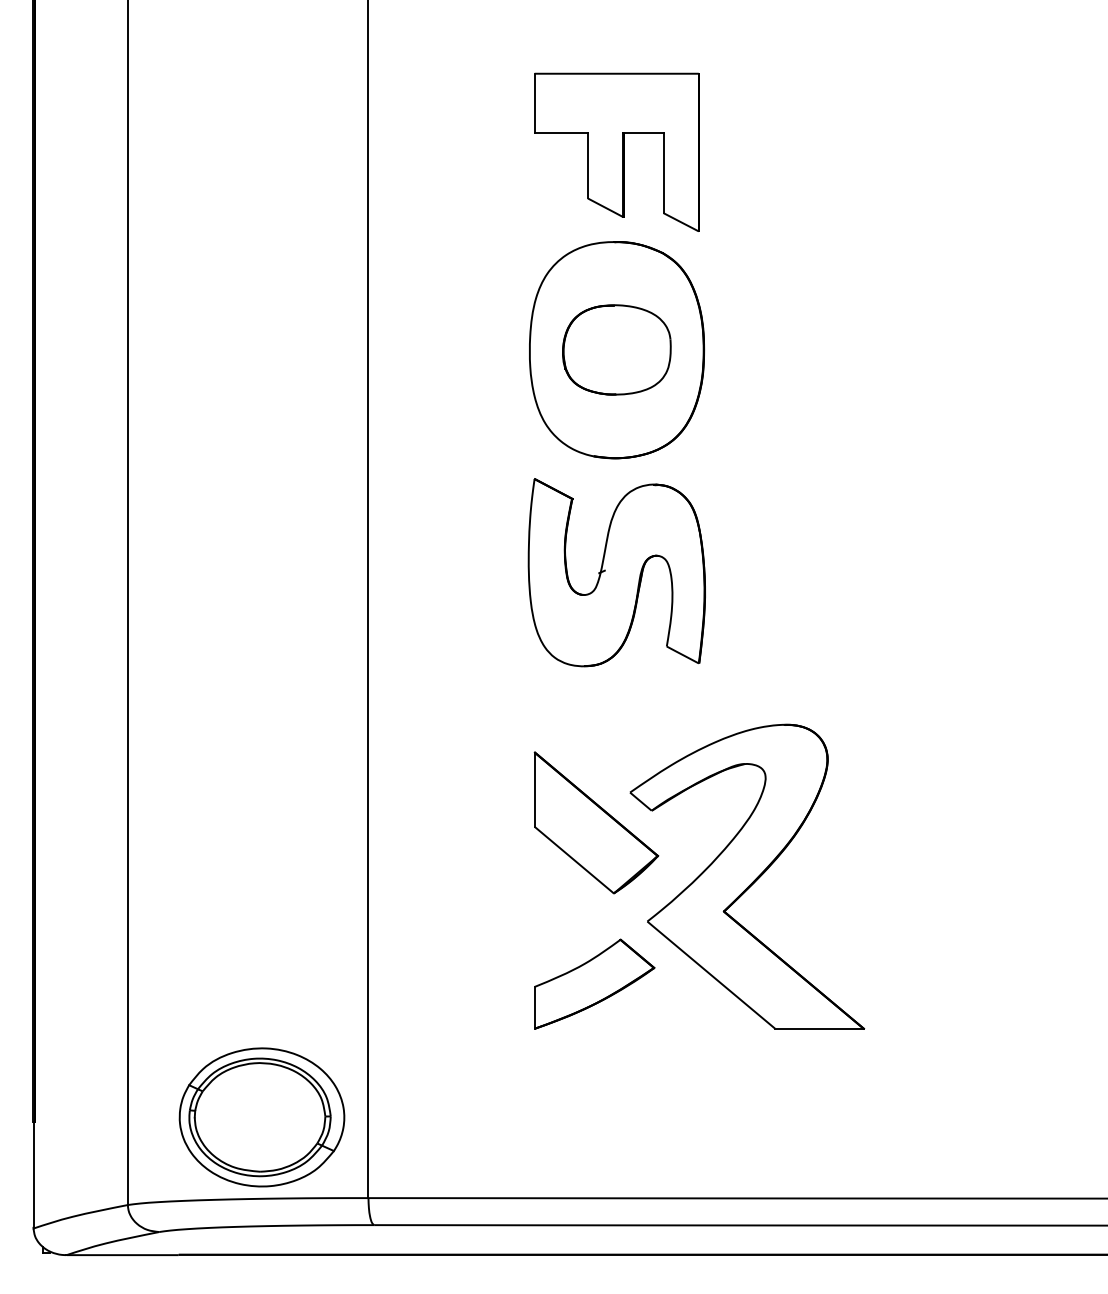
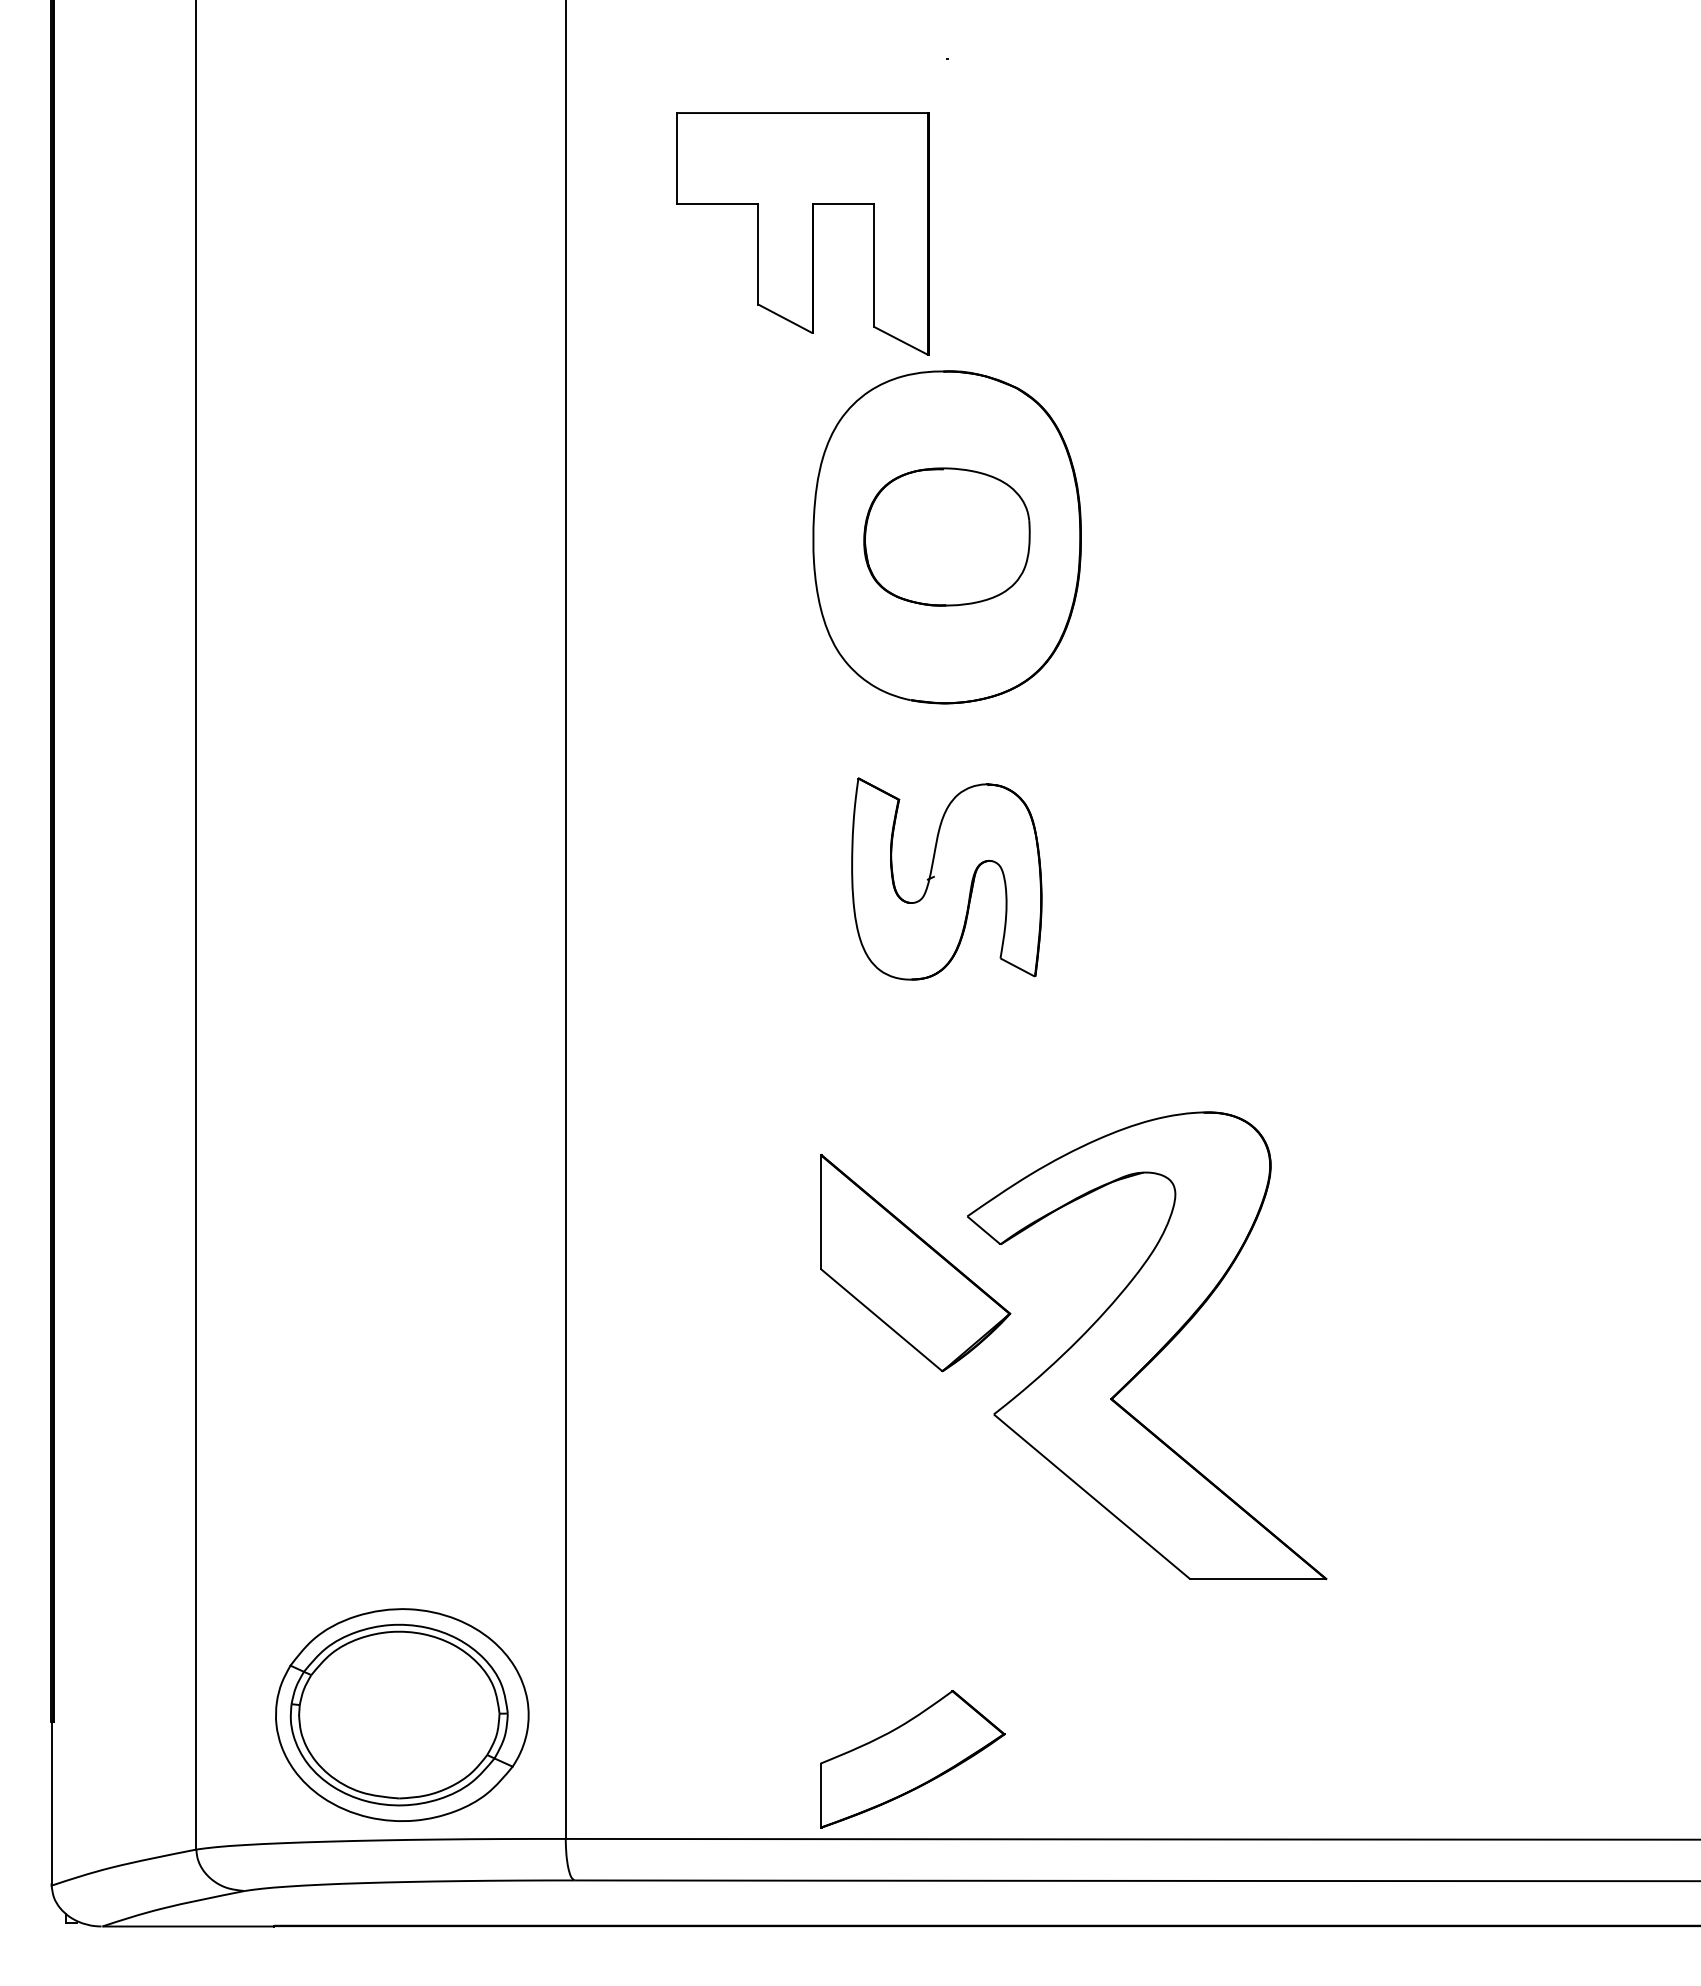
part: (616, 151) -> (802, 232), moved
part: (616, 572) -> (946, 878), size x0.7
part: (594, 983) -> (912, 1758), moved

